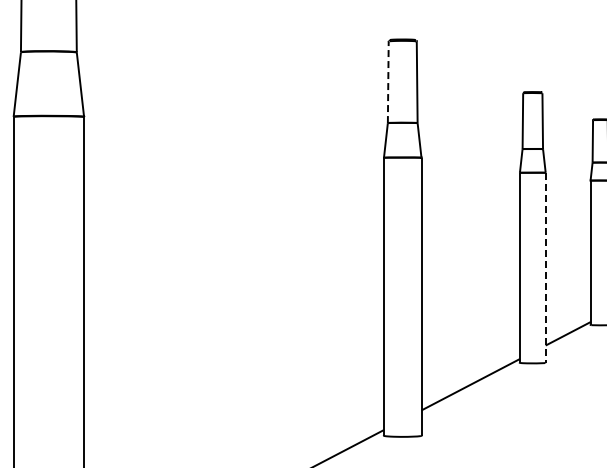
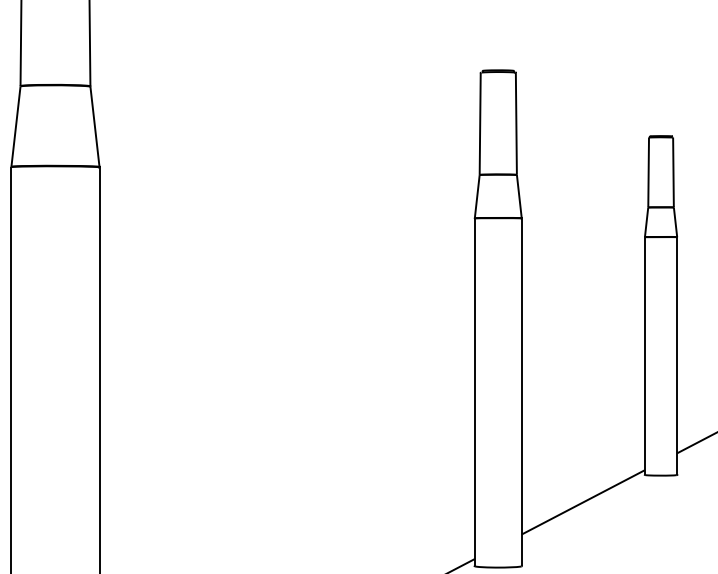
line: (388, 82) -> (480, 124), dashed -> solid
line: (545, 268) -> (676, 356), dashed -> solid

